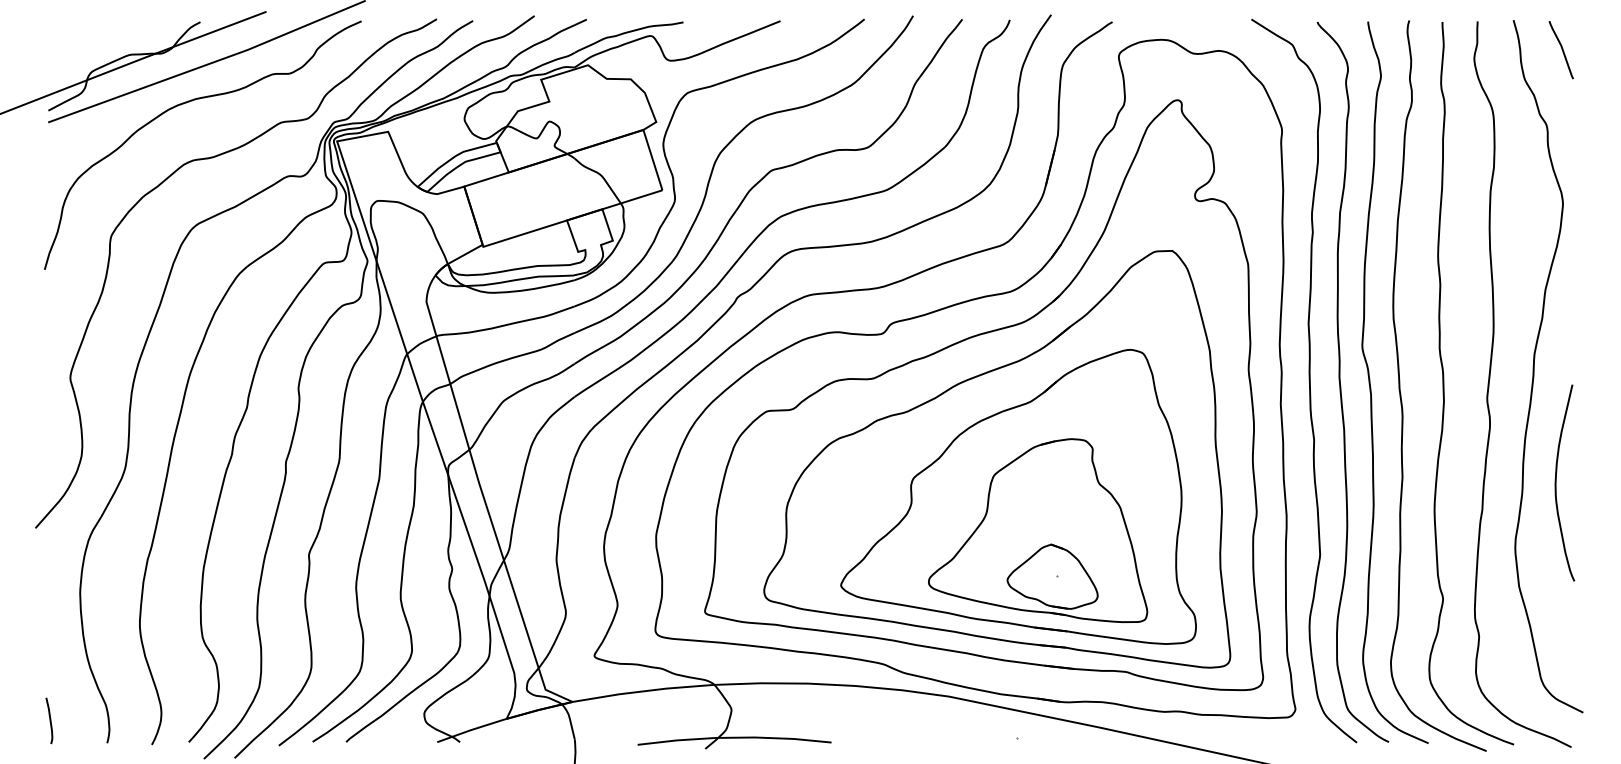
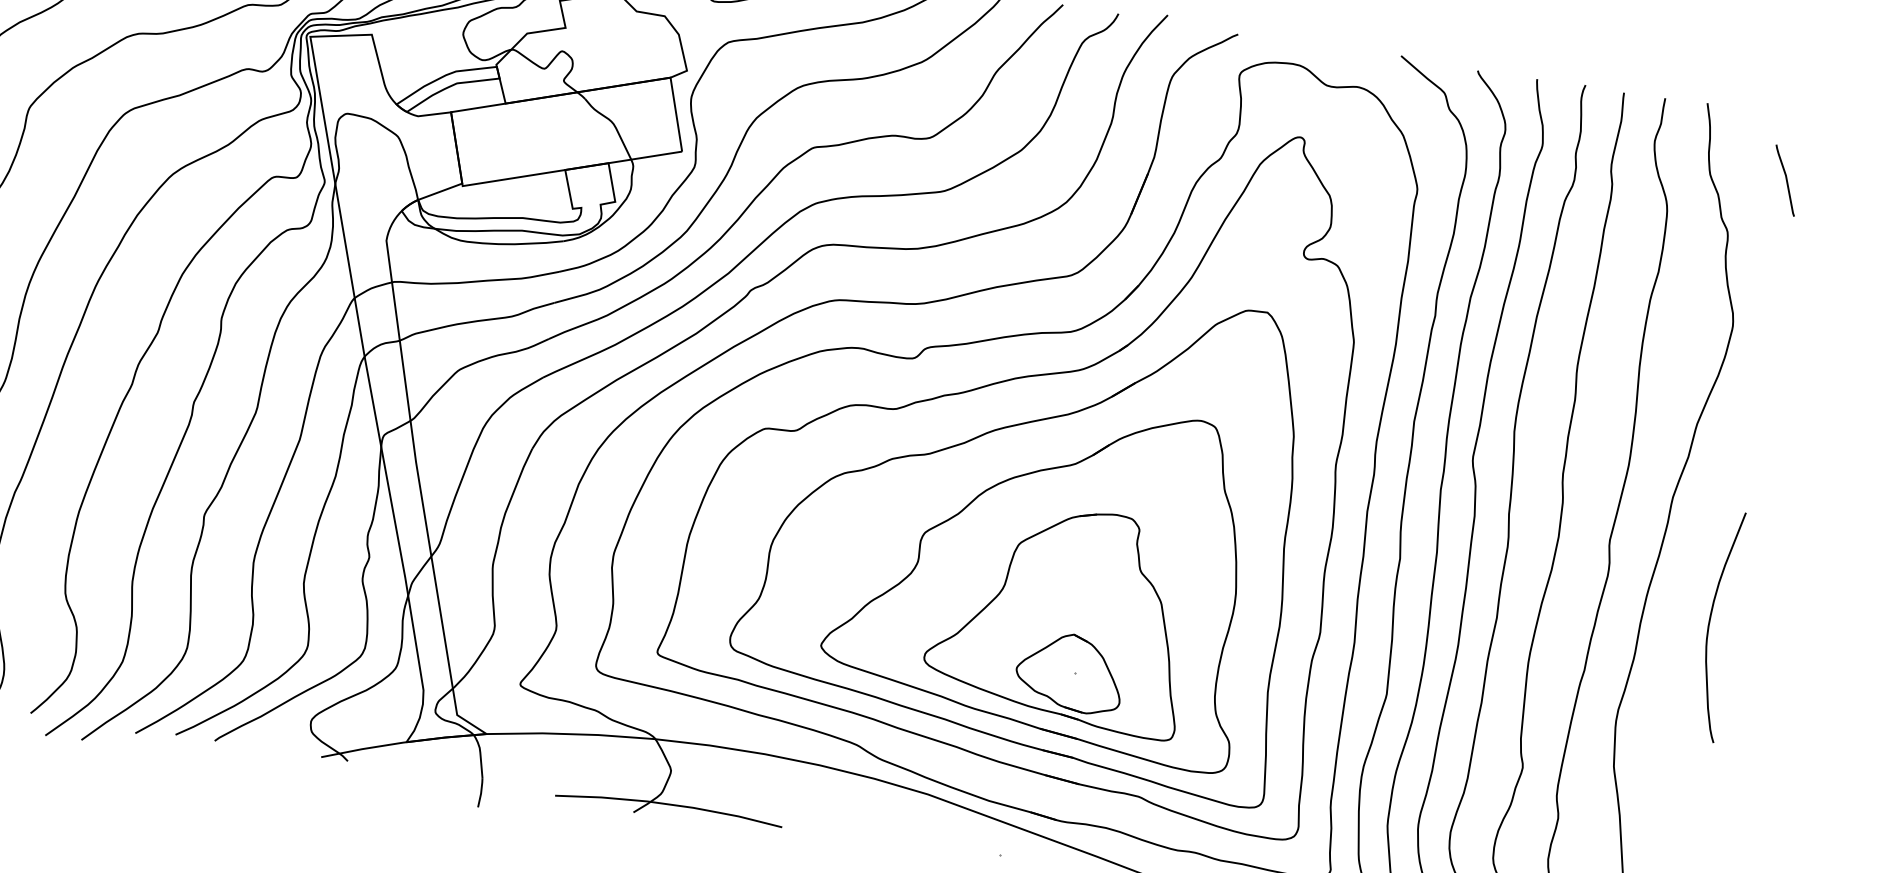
curve: (1561, 49) -> (1785, 179), moved
curve: (1556, 482) -> (1709, 624), moved

